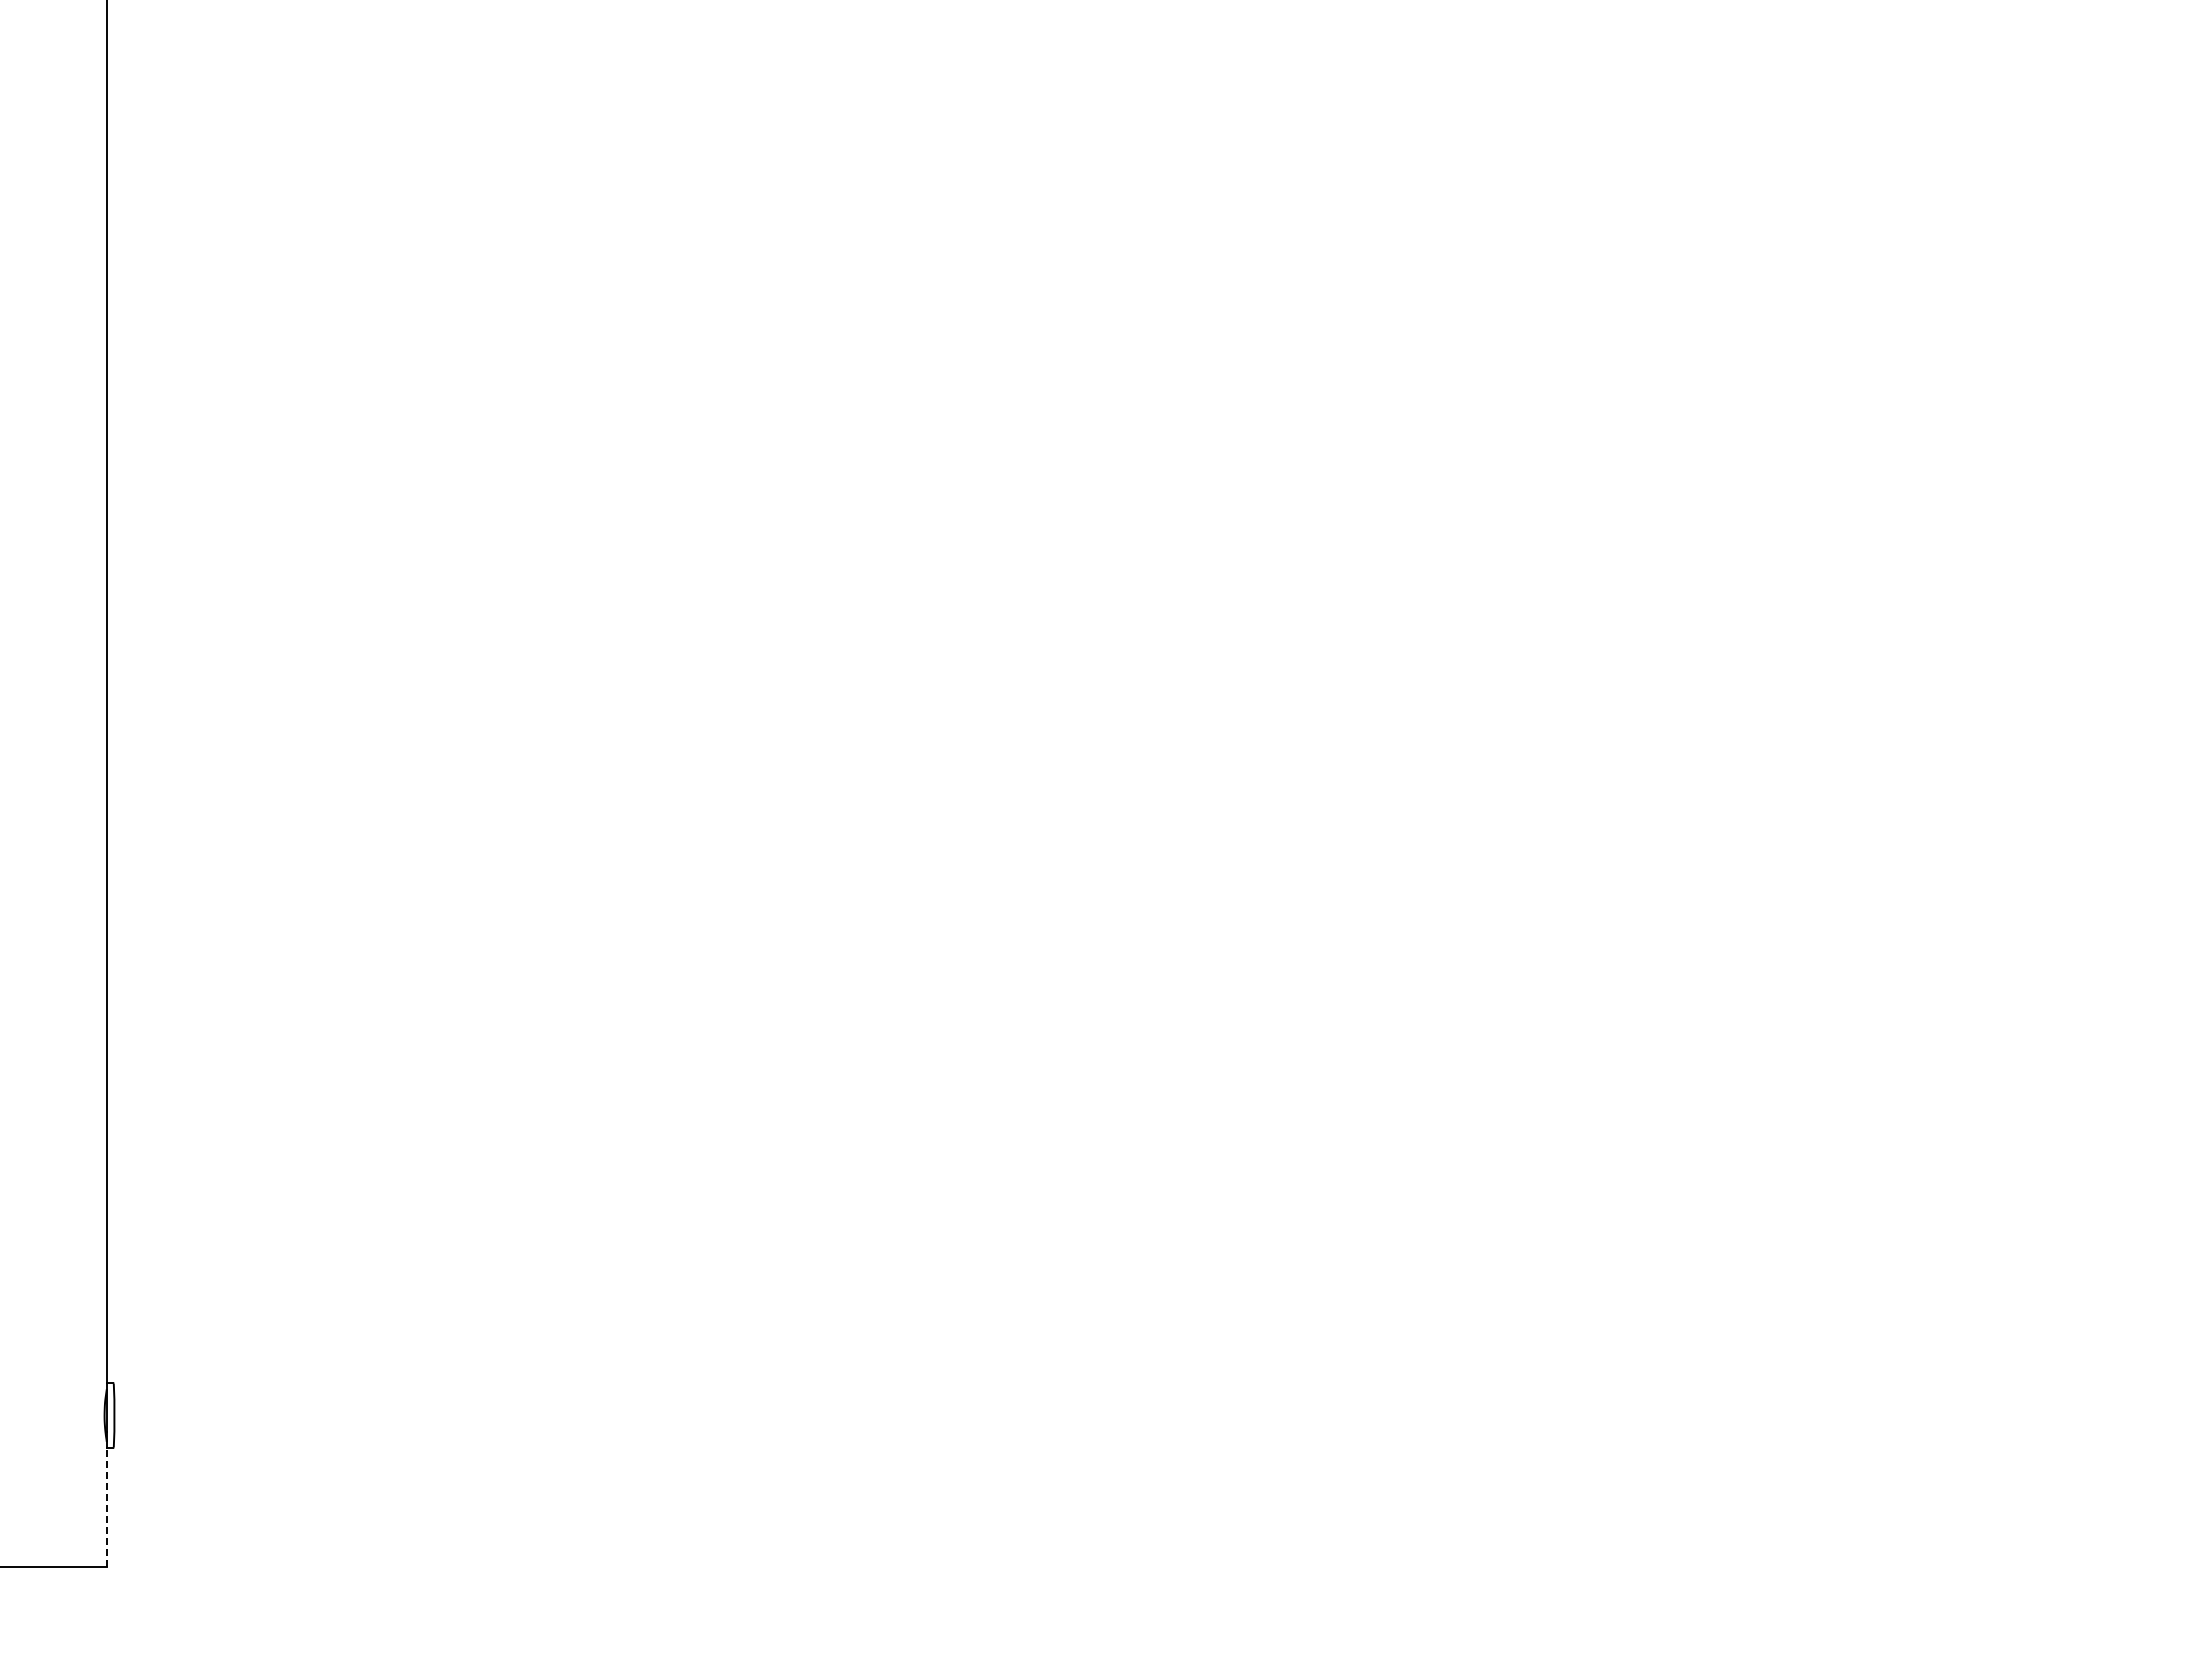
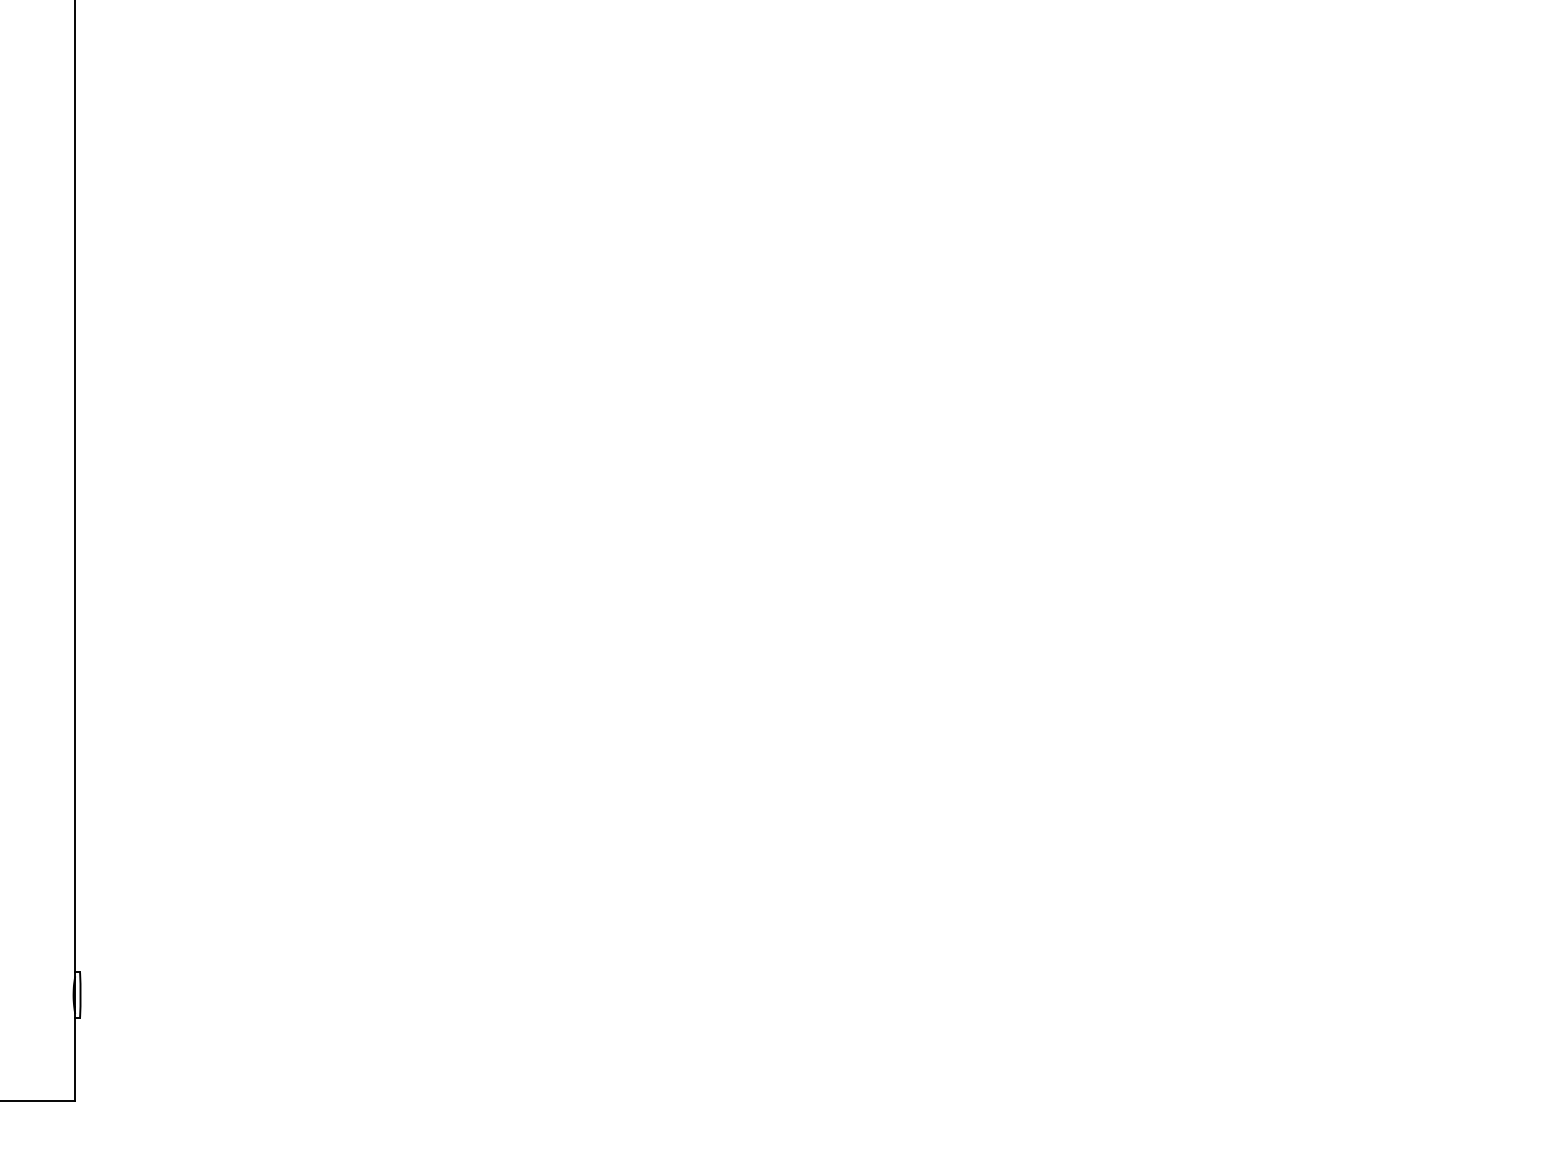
line: (106, 1506) -> (74, 1059), dashed -> solid

